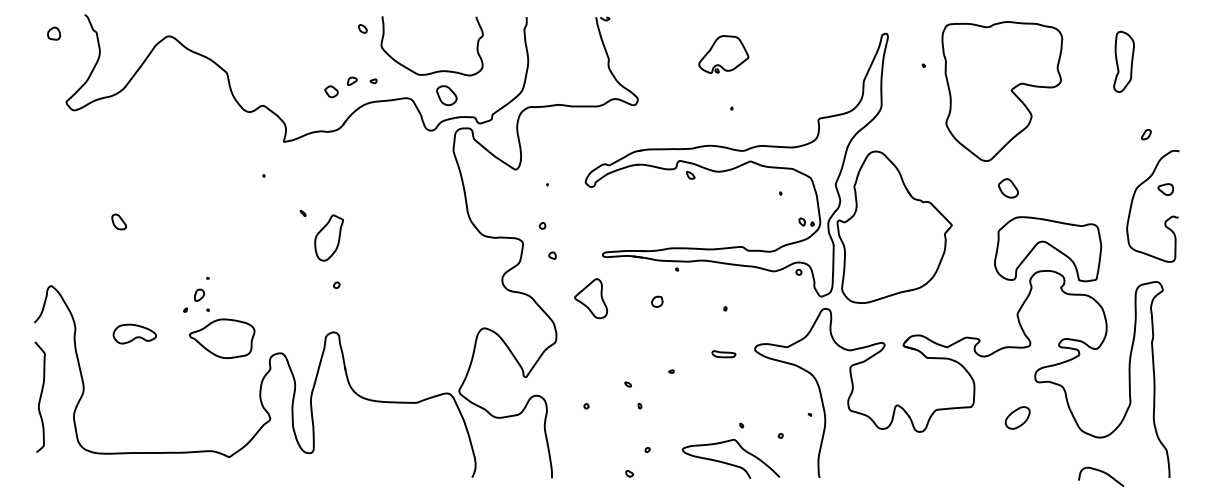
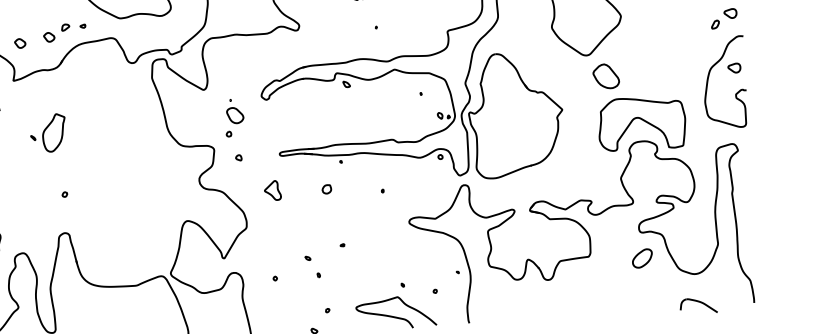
part: (446, 95) -> (234, 115), moved
part: (295, 96) -> (20, 43), added
part: (1165, 122) -> (730, 13), added
part: (1008, 188) -> (606, 76), size x1.6
part: (328, 237) -> (53, 132), moved
part: (590, 298) -> (272, 190), size x0.6
part: (723, 354) -> (383, 228), removed
part: (1017, 417) -> (642, 258), moved

